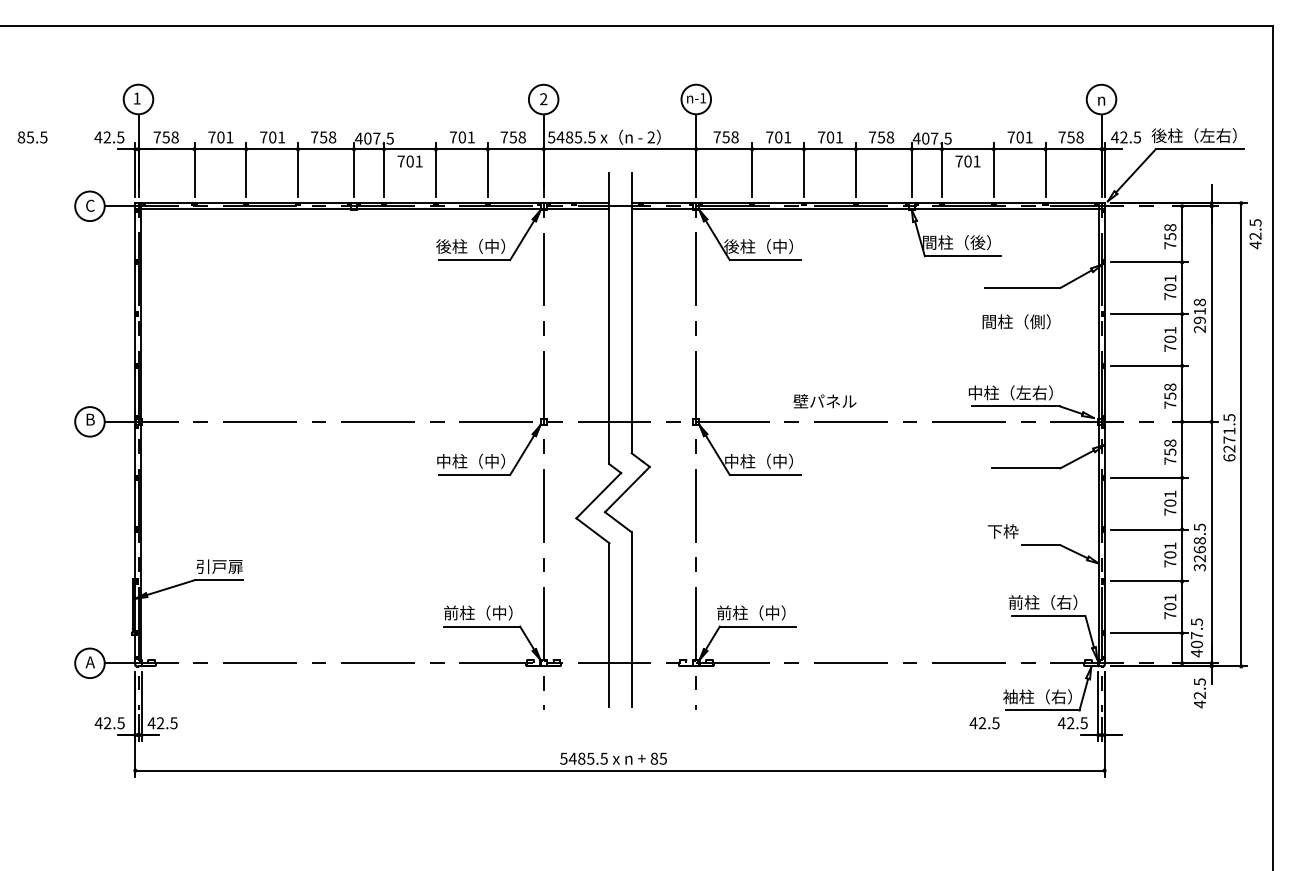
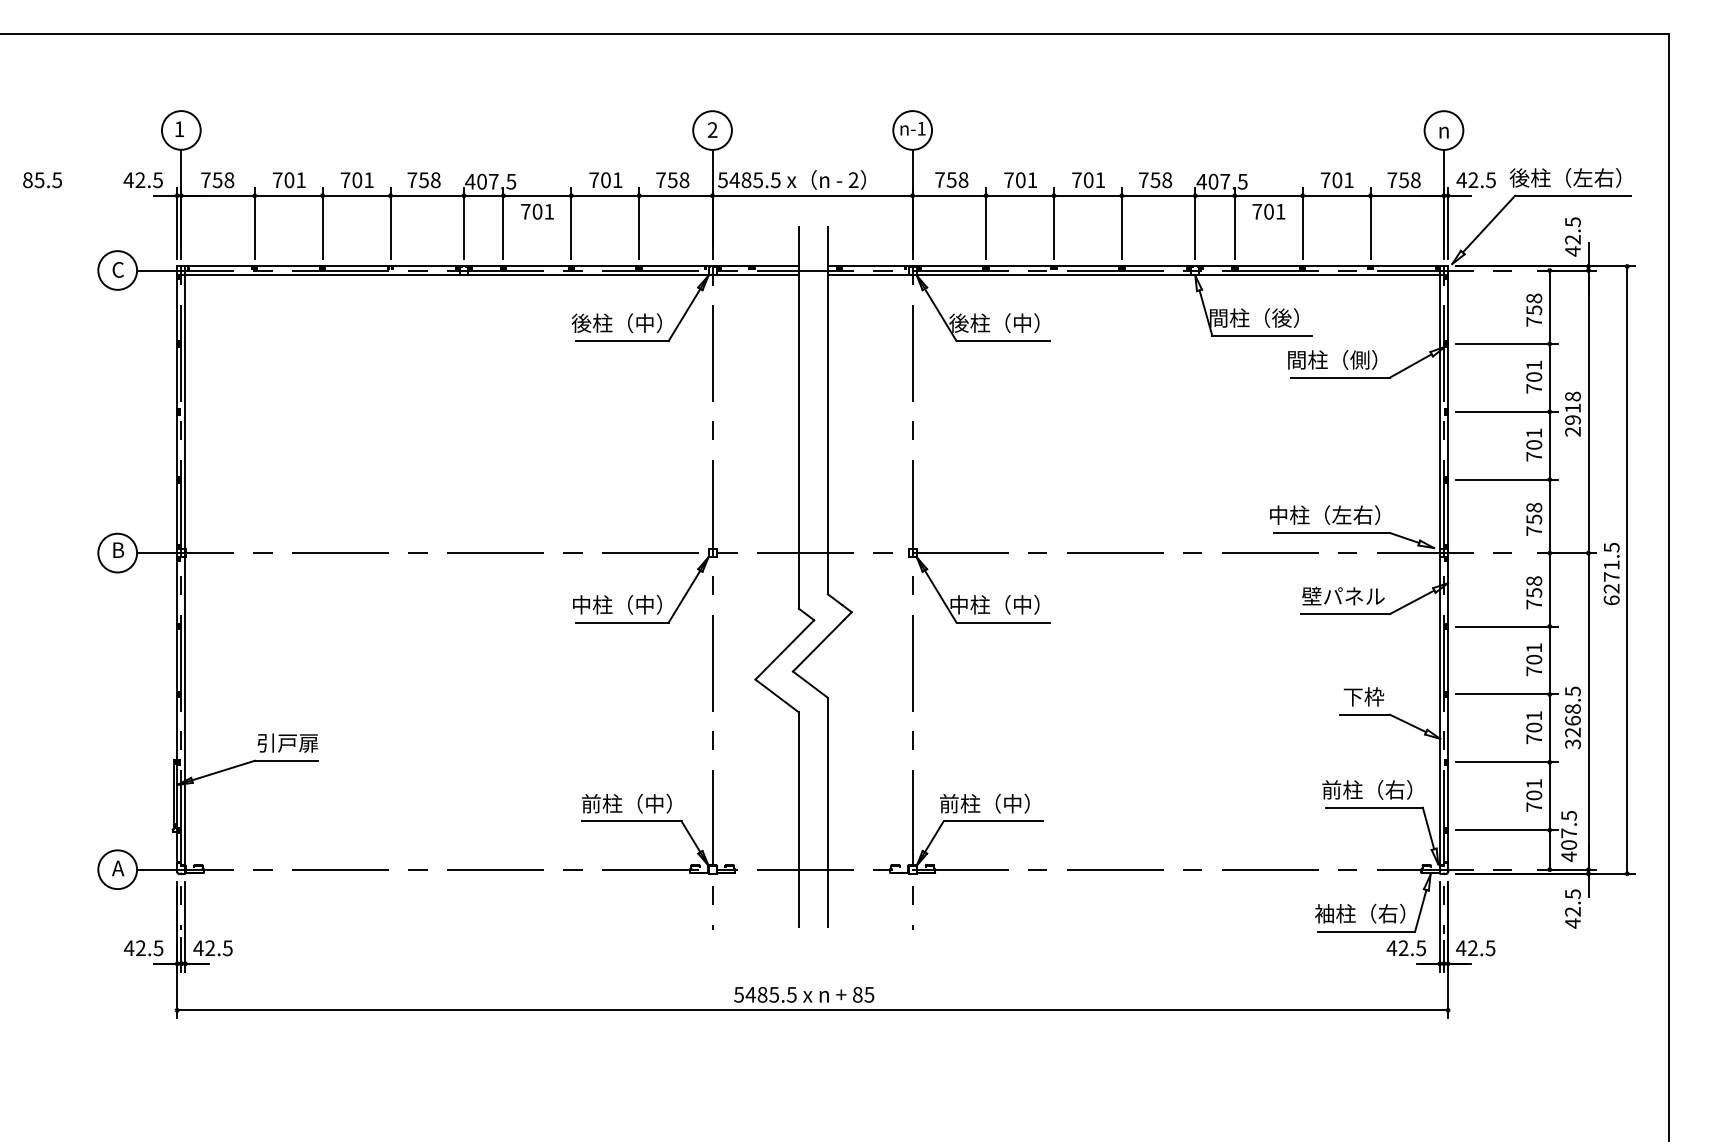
text: (1255, 233) -> (1572, 236), moved
text: (1016, 321) -> (1332, 359), moved
text: (825, 400) -> (1343, 595), moved
text: (1002, 531) -> (1363, 696), moved
text: (984, 723) -> (1475, 948), moved

